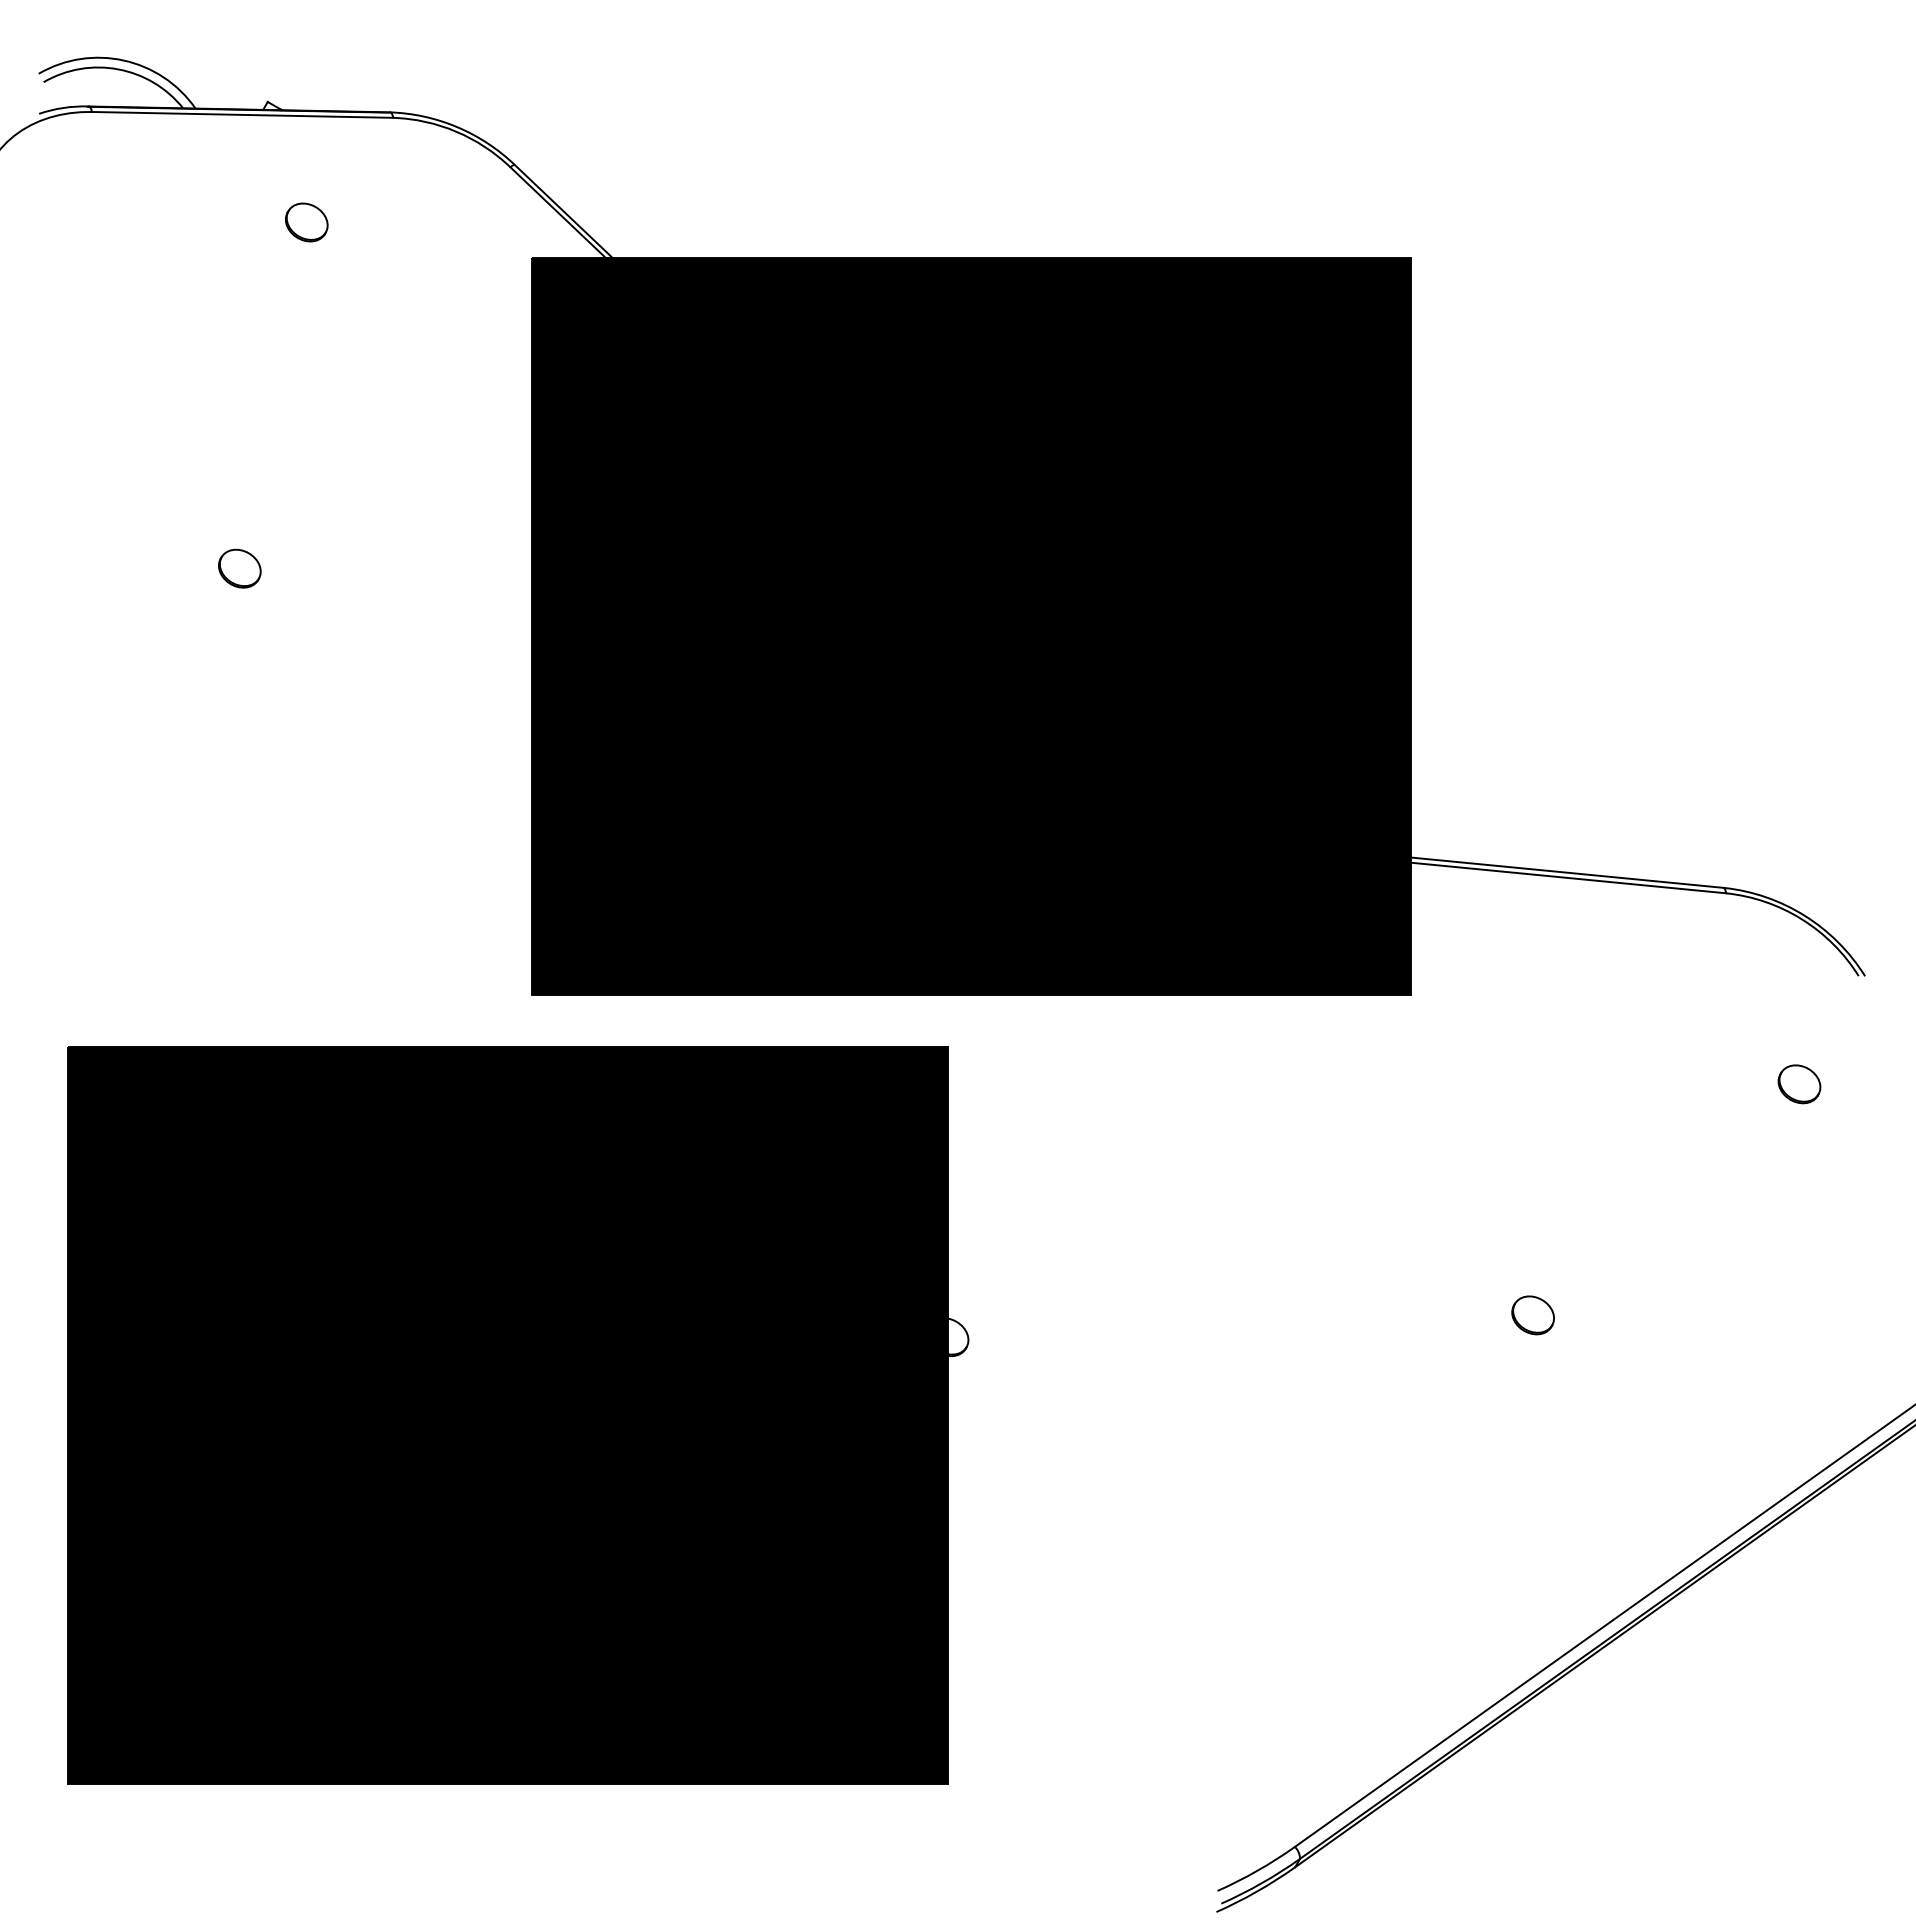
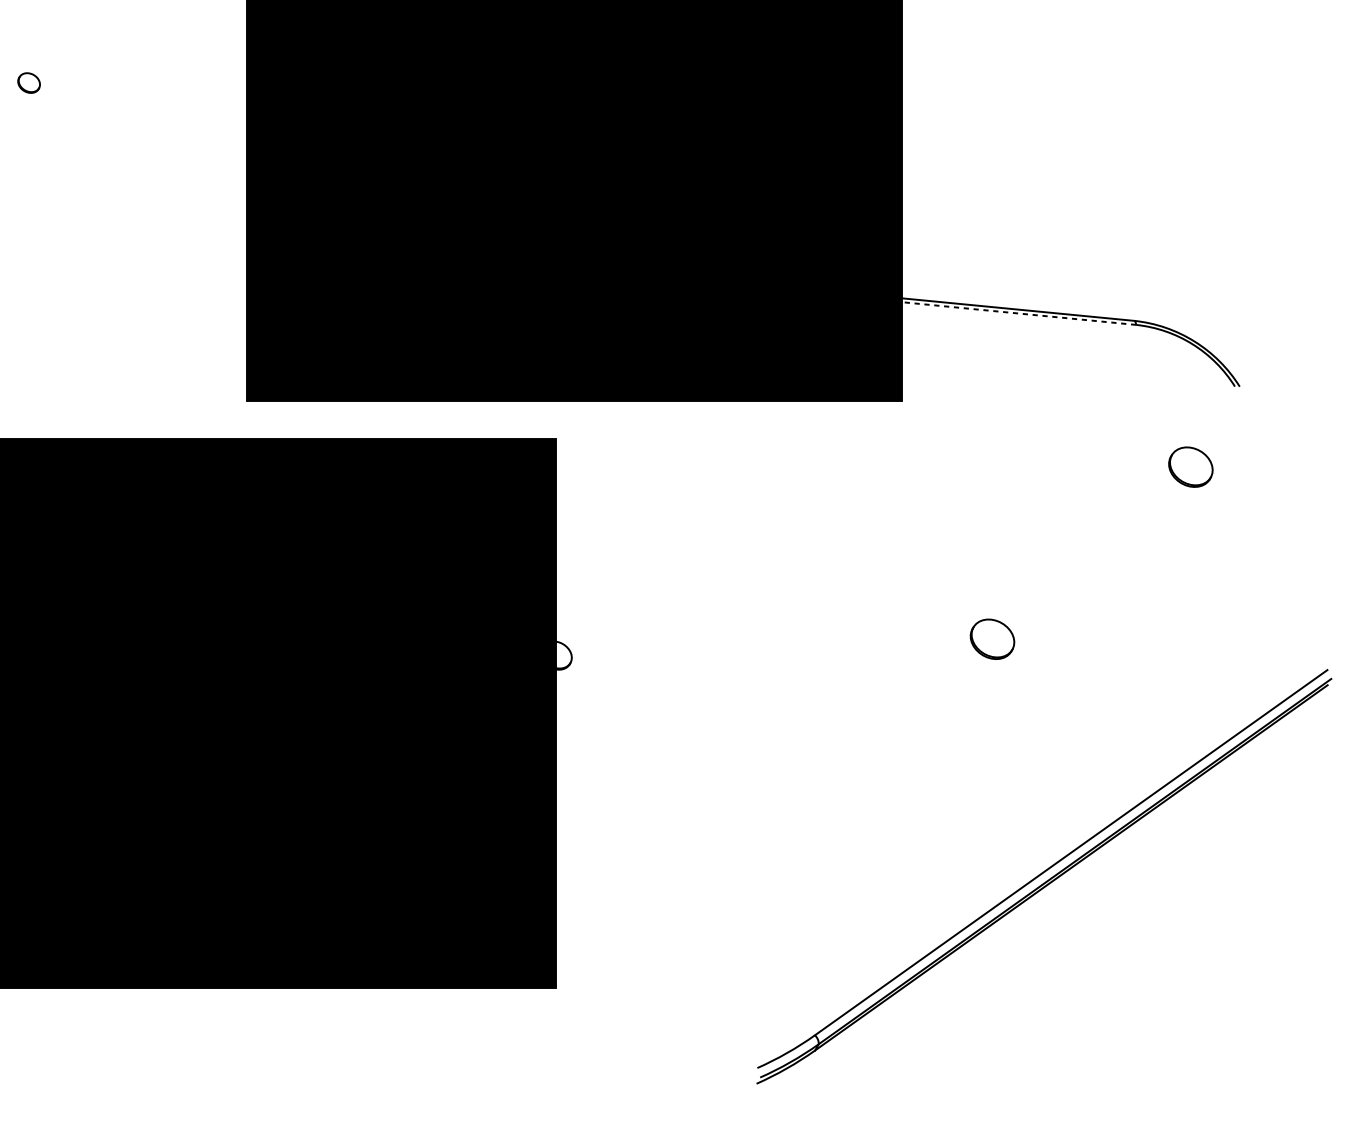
part: (239, 568) -> (28, 82), size x0.7
line: (1541, 875) -> (998, 311), solid -> dashed
part: (1799, 1084) -> (1190, 467), size x1.4
part: (1532, 1315) -> (991, 639), size x1.4

